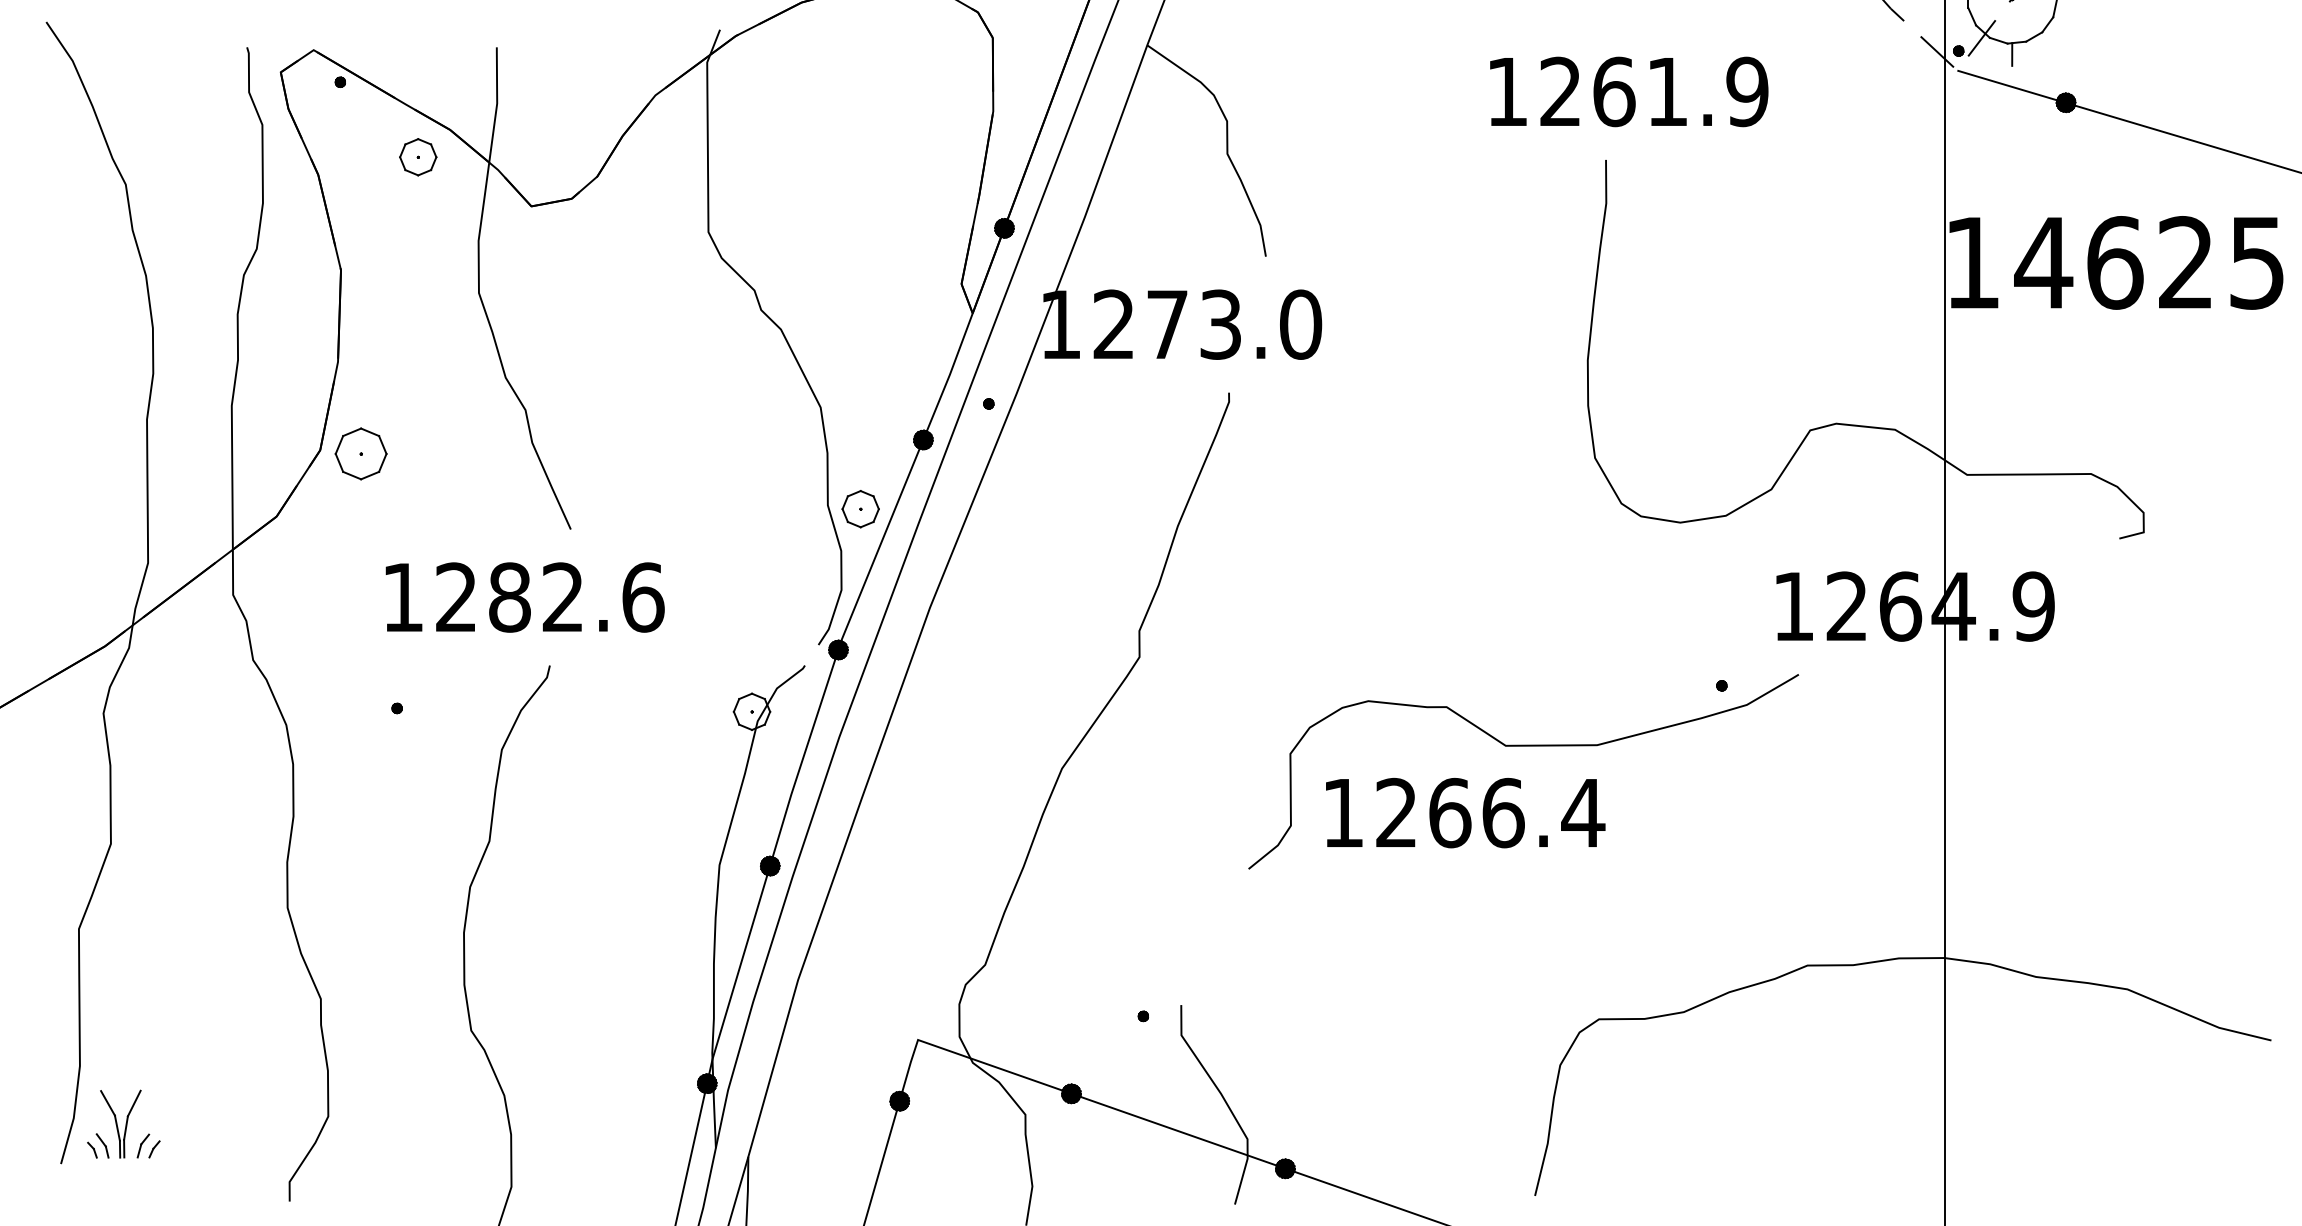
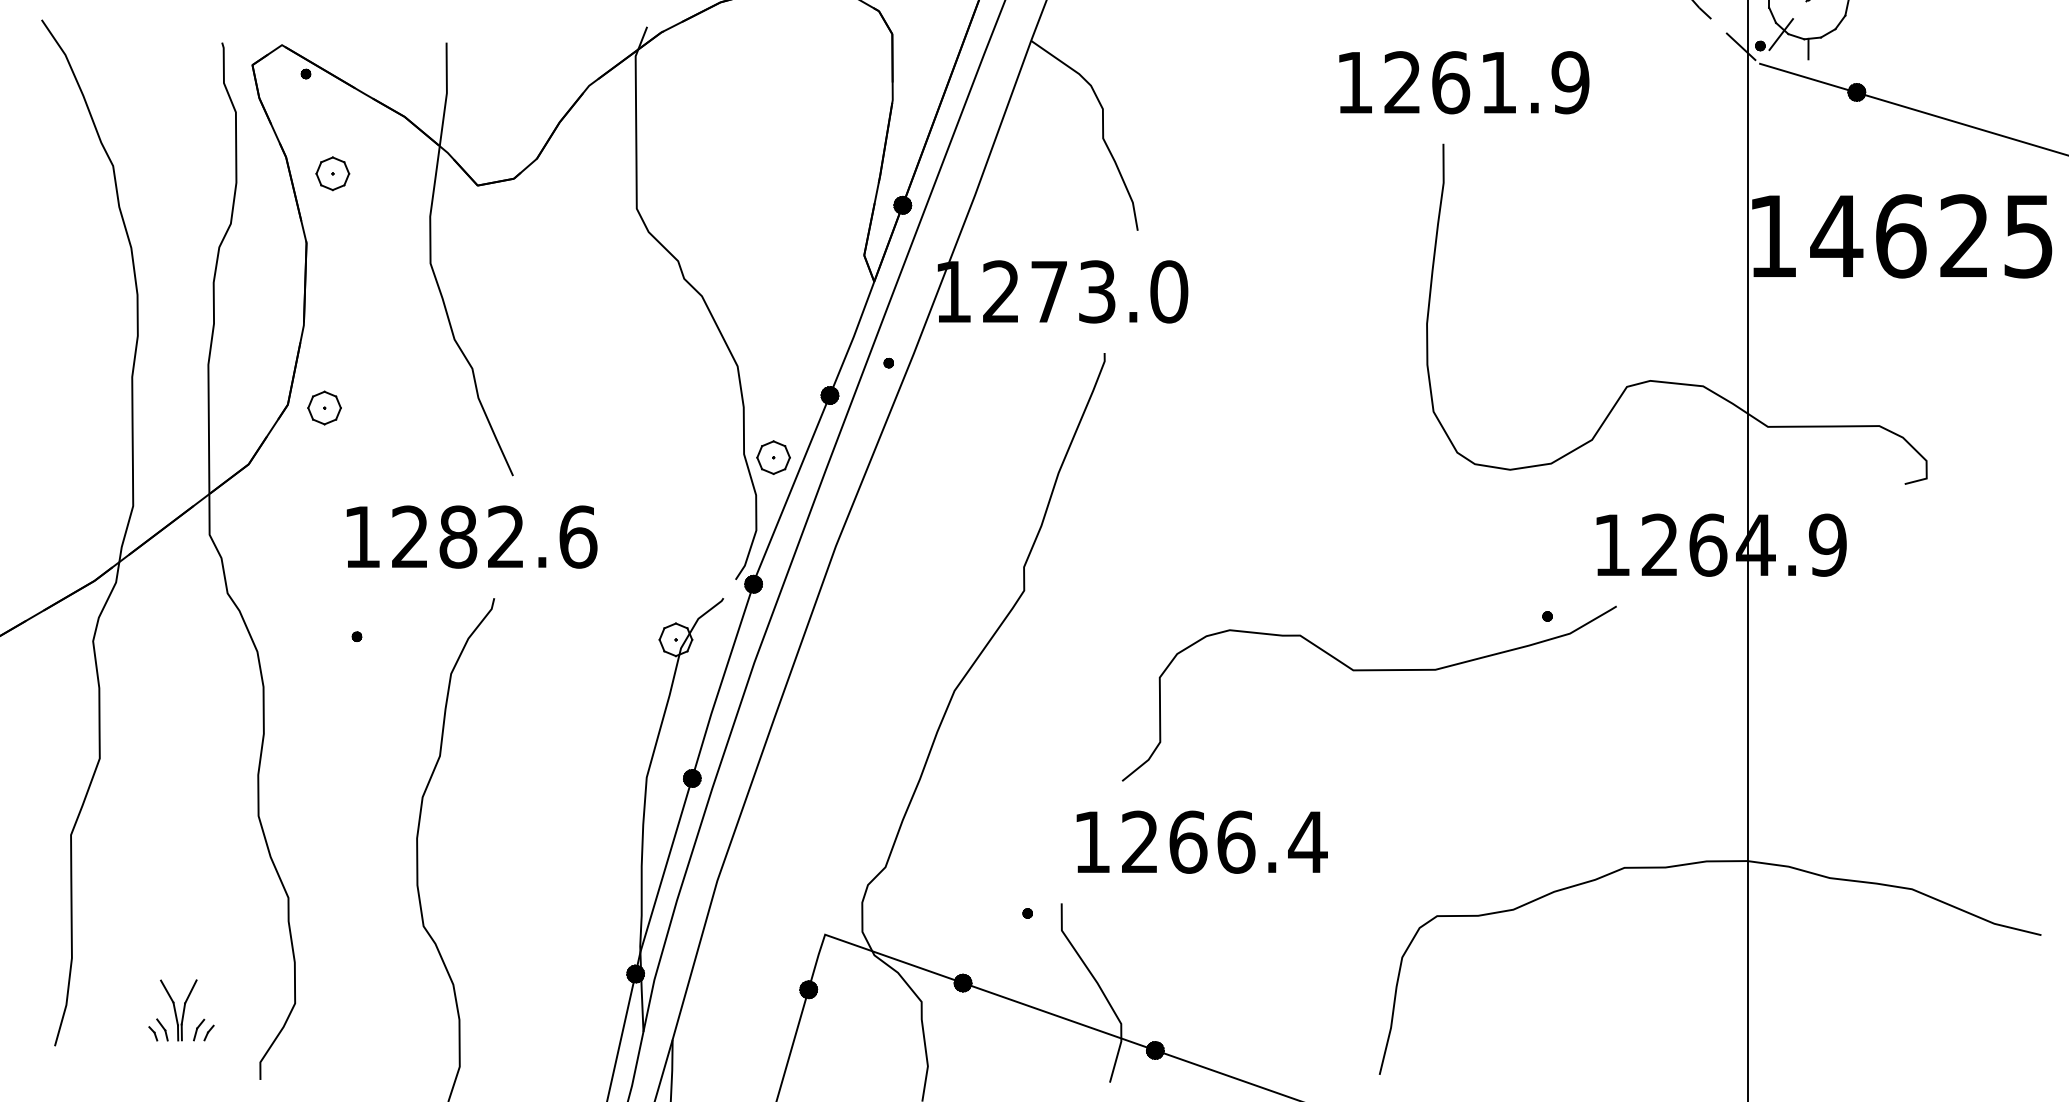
part: (418, 157) -> (333, 173), moved
part: (360, 453) -> (324, 407), size x0.71
text: (1465, 813) -> (1202, 842), moved
part: (123, 1123) -> (181, 1009), moved

